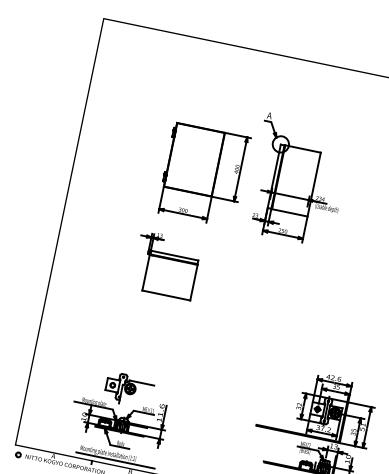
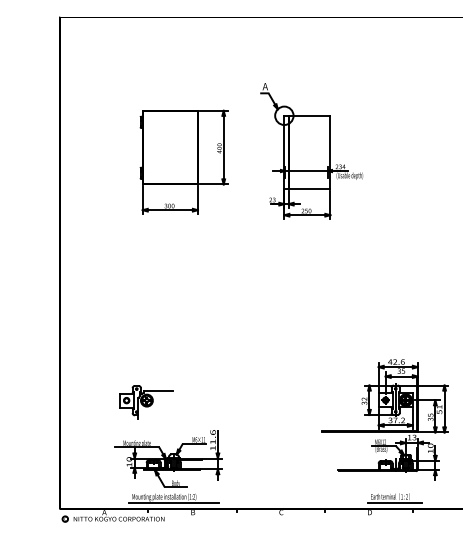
part: (203, 174) -> (183, 161), moved
part: (166, 265) -> (185, 275), removed
part: (129, 390) -> (146, 402), moved

